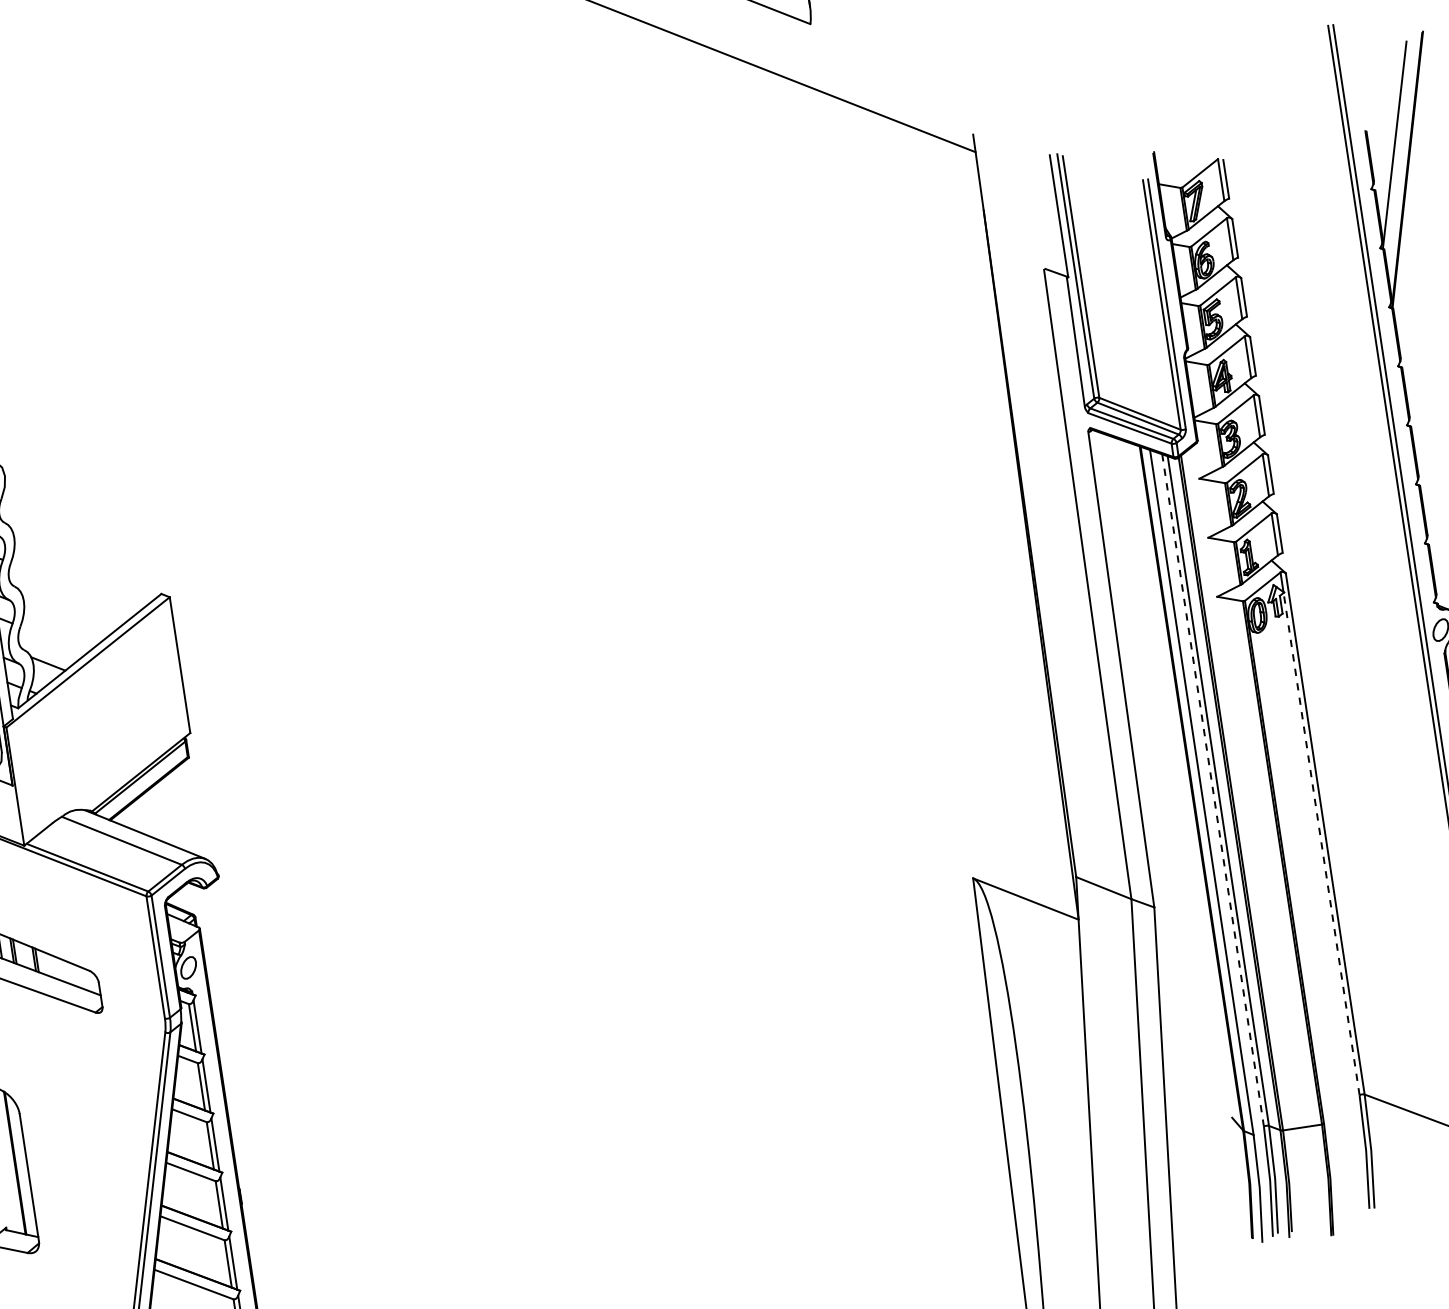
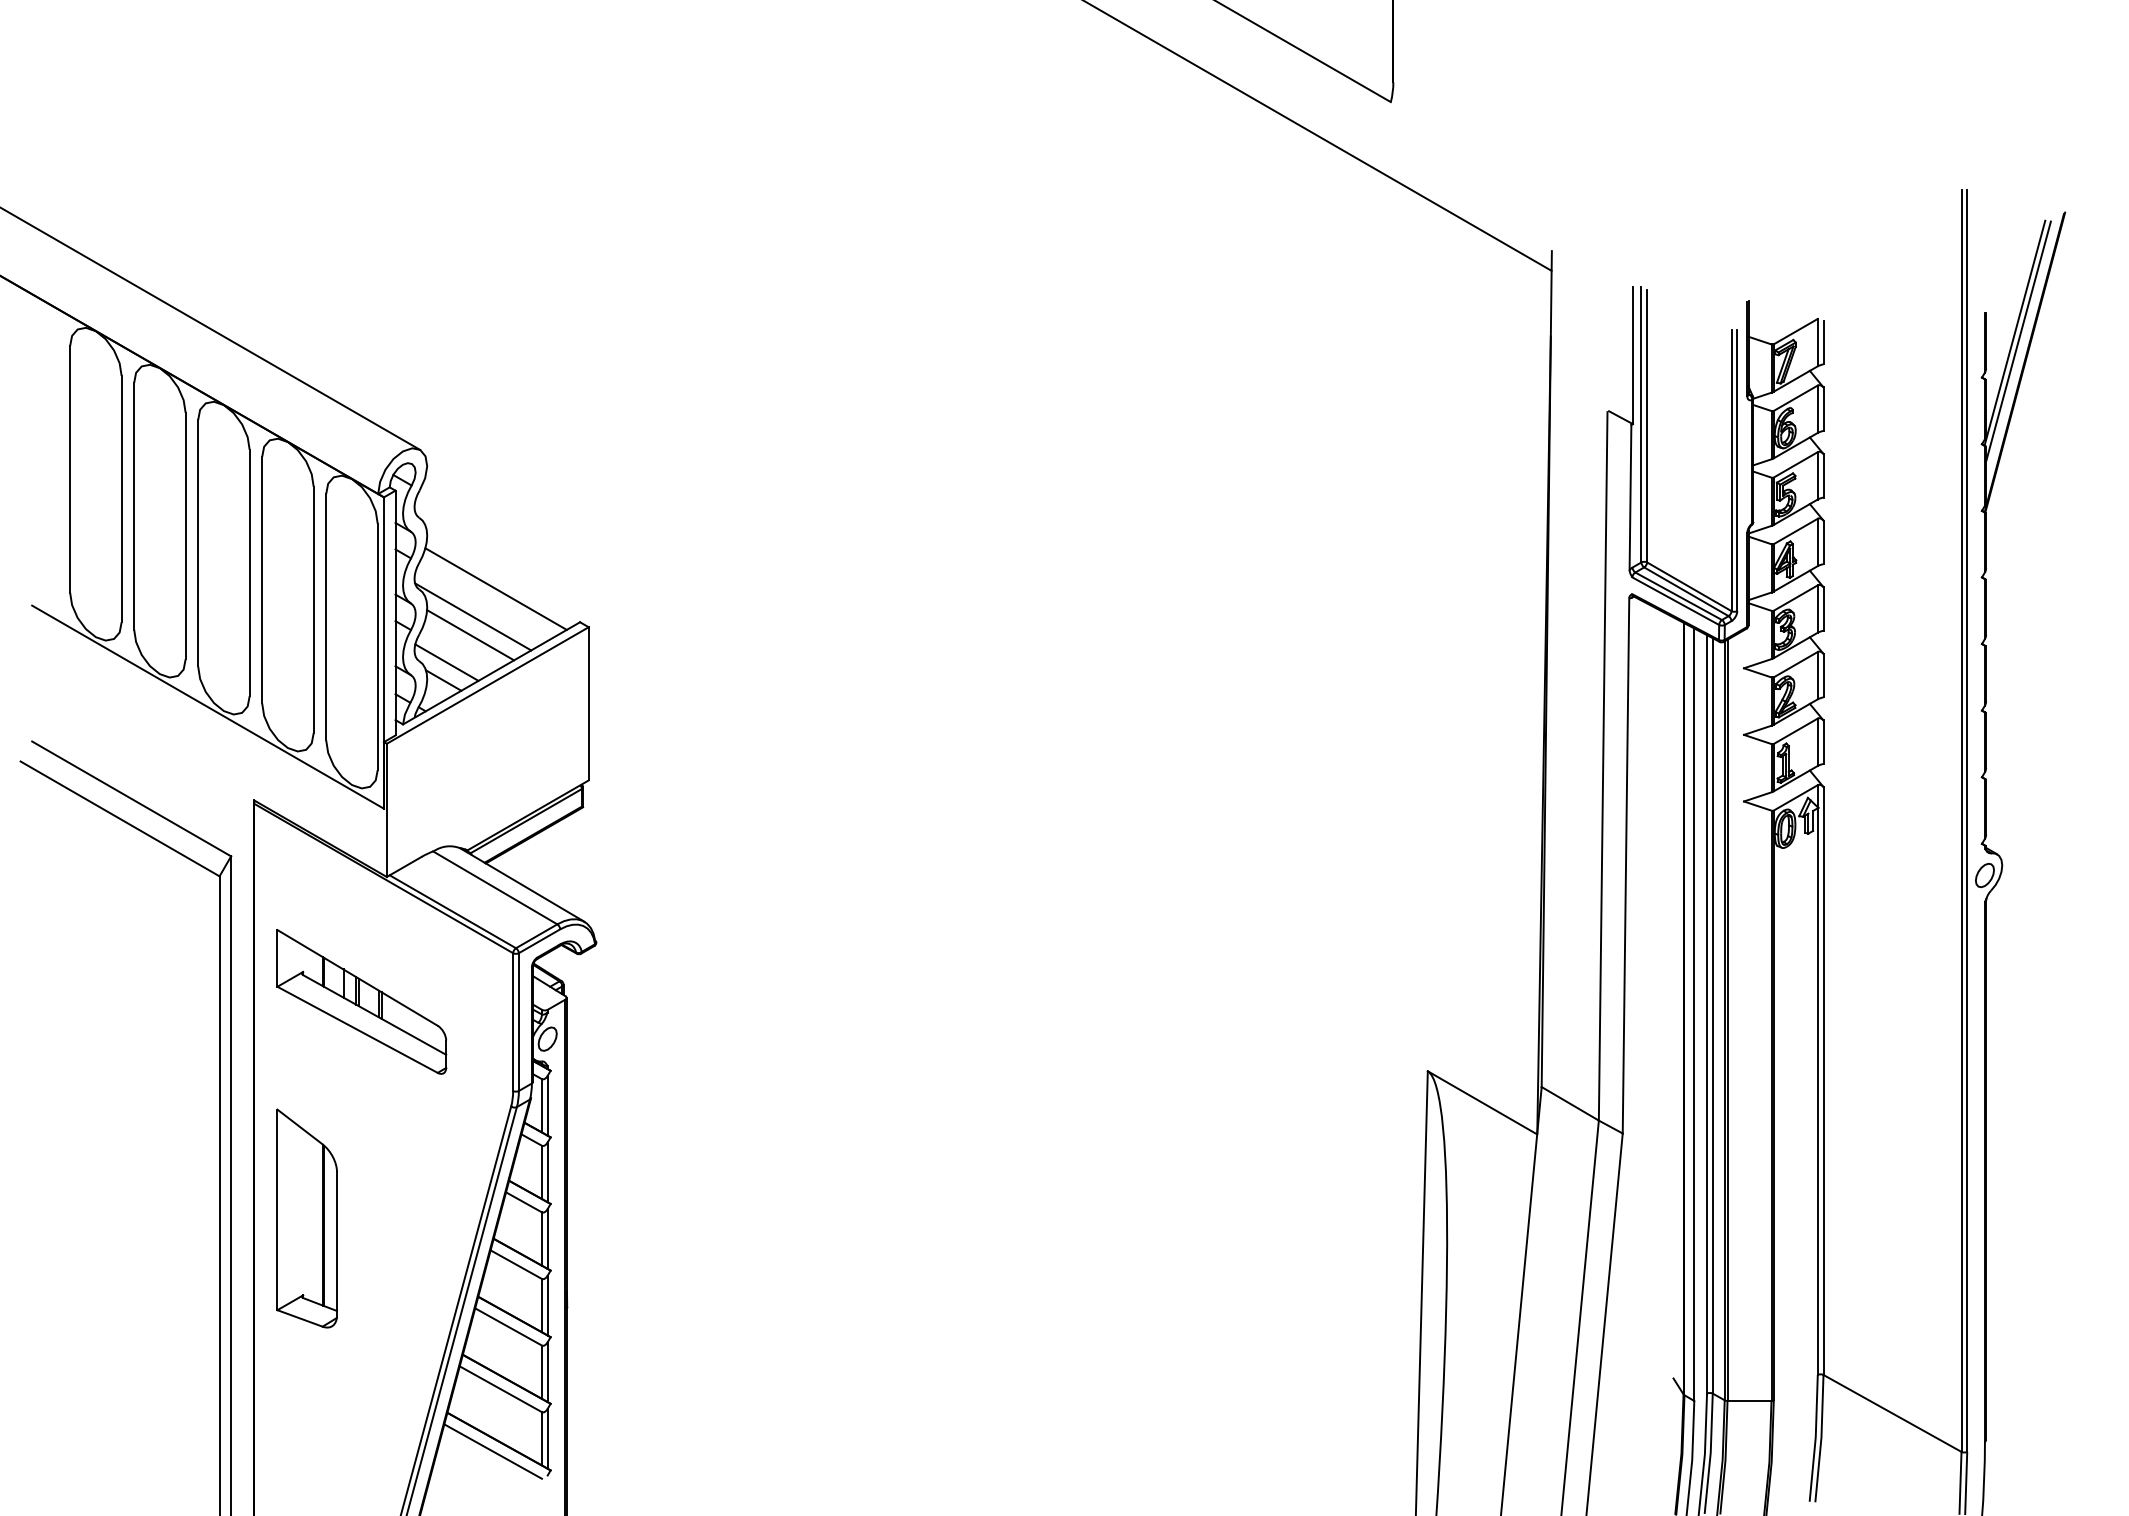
line: (1398, 152) -> (2018, 341), added
line: (81, 575) -> (495, 588), added
line: (66, 603) -> (473, 616), added
line: (66, 620) -> (470, 635), added
line: (48, 647) -> (446, 662), added
line: (1213, 789) -> (1707, 1013), dashed -> solid
line: (1321, 844) -> (1817, 1091), dashed -> solid

